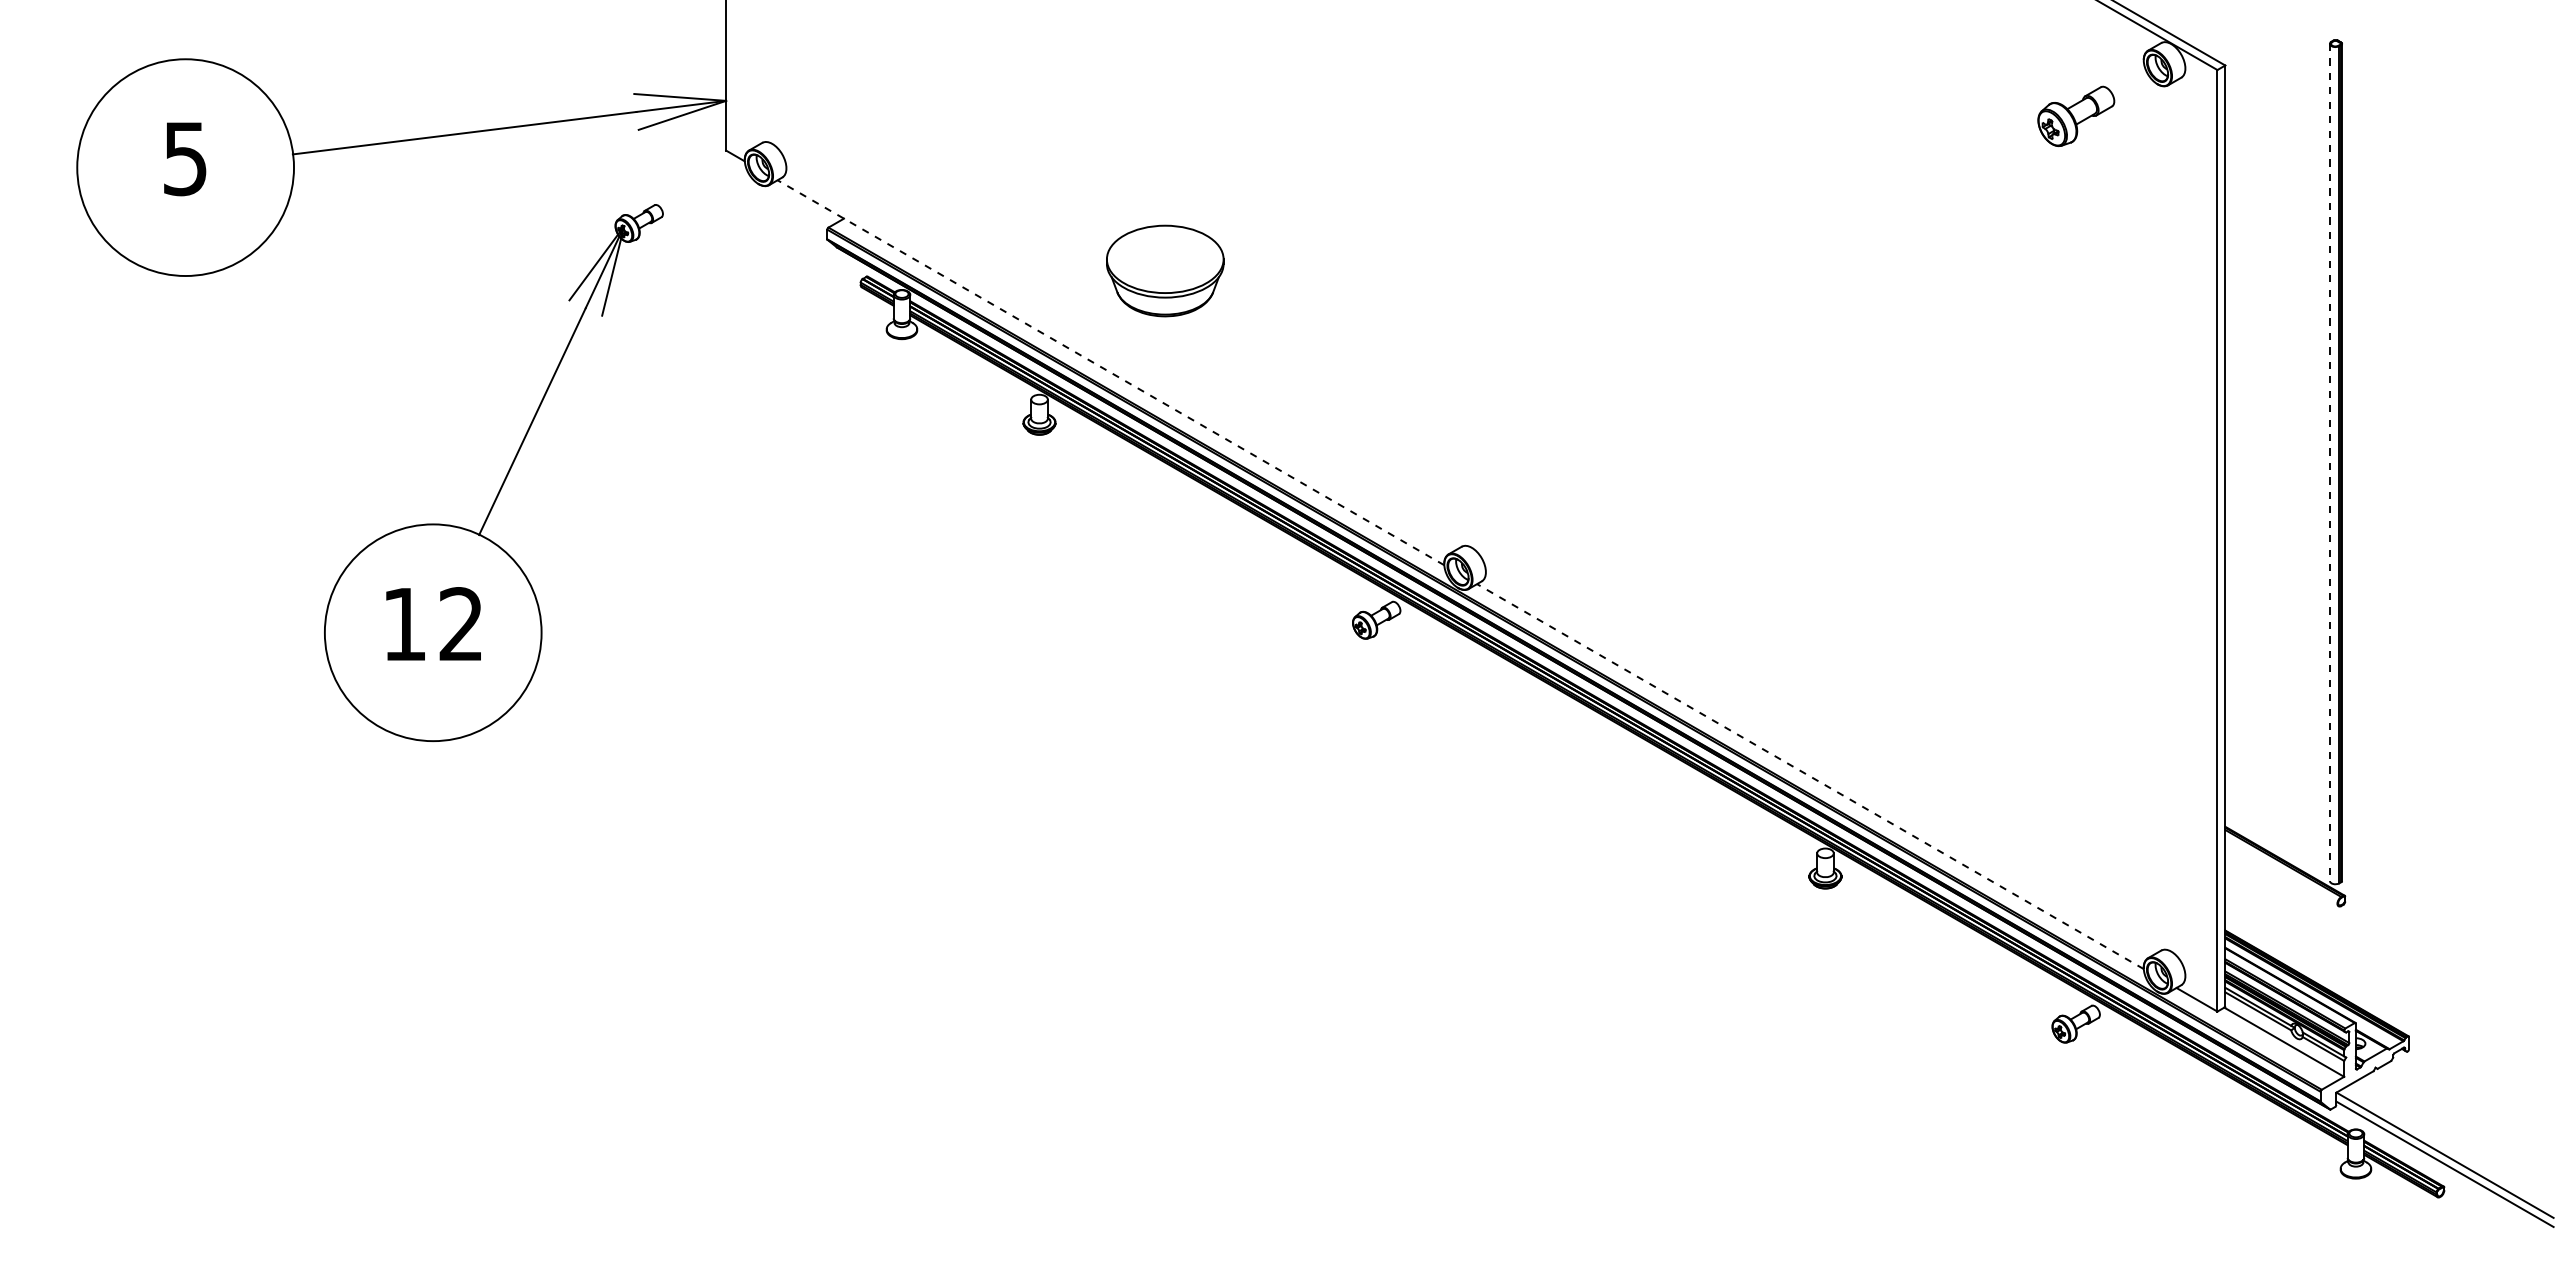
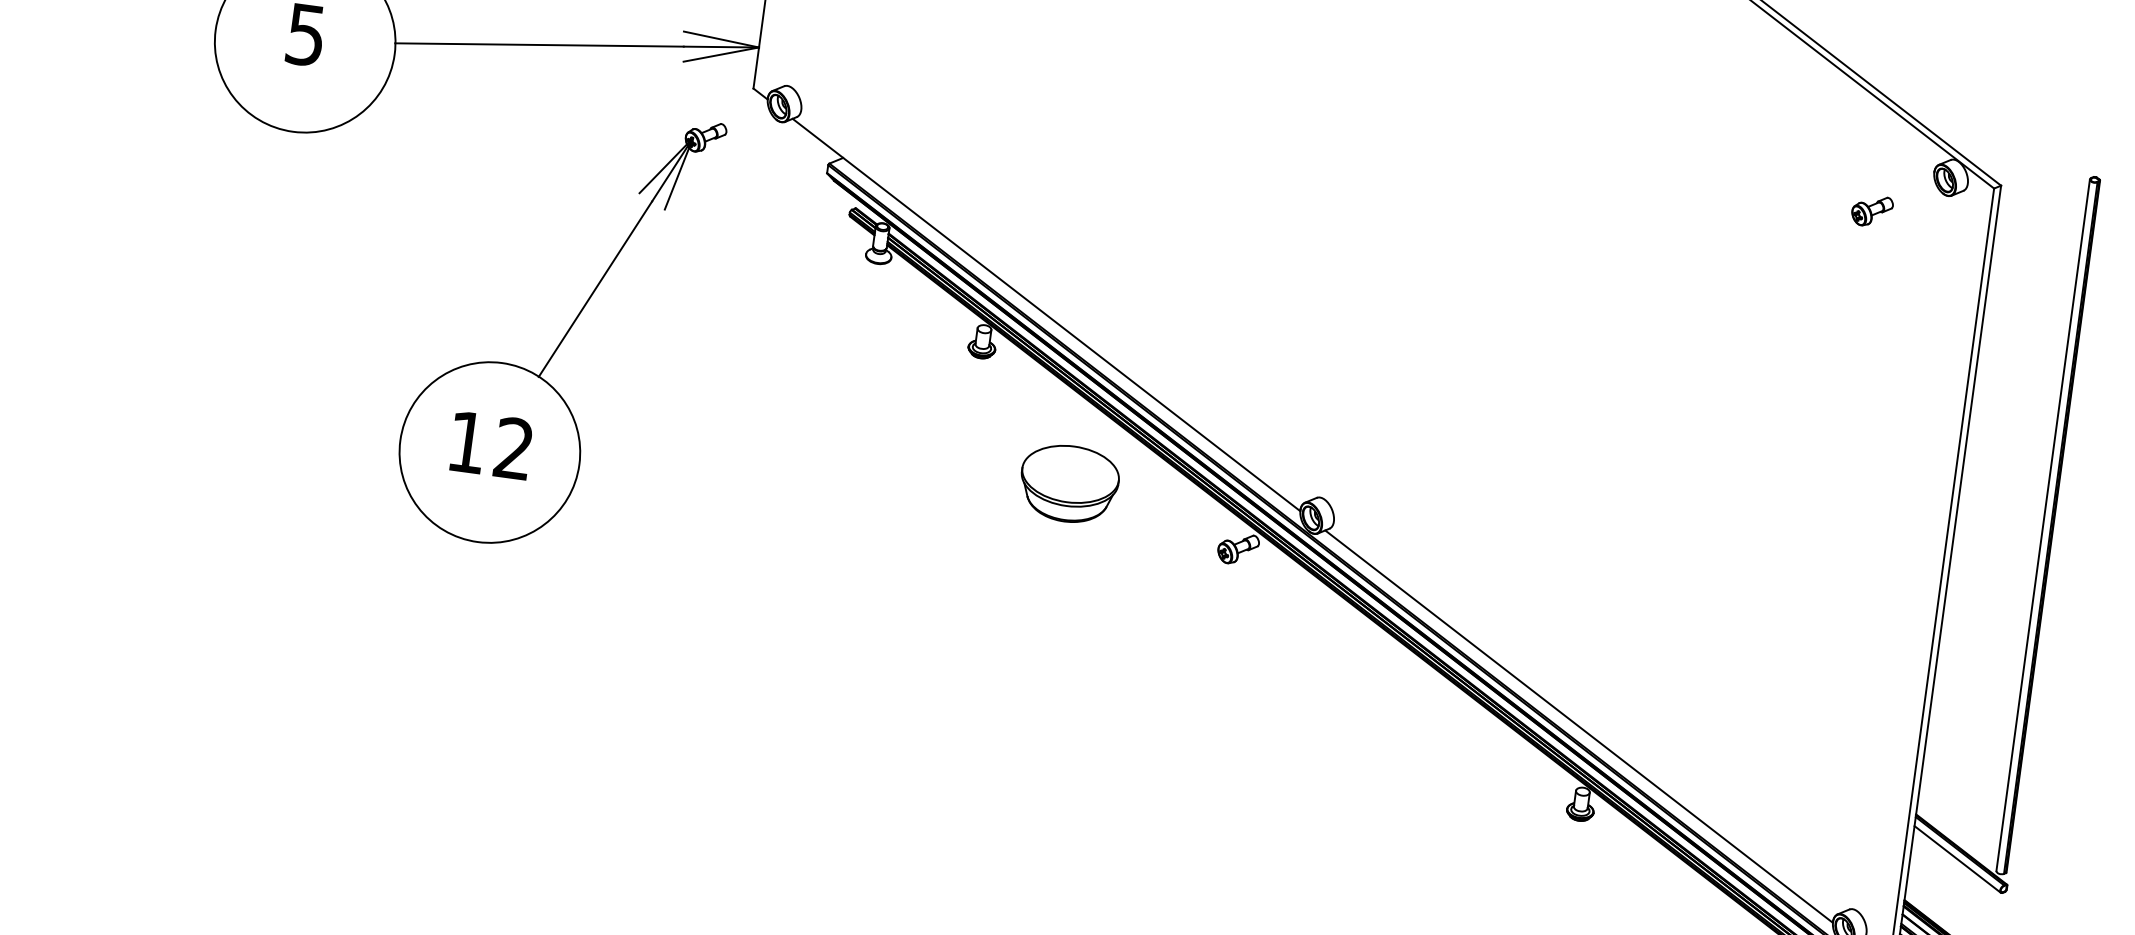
part: (2075, 116) -> (1871, 211), size x0.62
part: (1165, 270) -> (1069, 483), moved
line: (1110, 372) -> (1046, 314), dashed -> solid
line: (2329, 462) -> (2042, 525), dashed -> solid
part: (504, 478) -> (565, 333), moved
line: (1810, 776) -> (1579, 726), dashed -> solid
line: (2281, 873) -> (1957, 859), added

